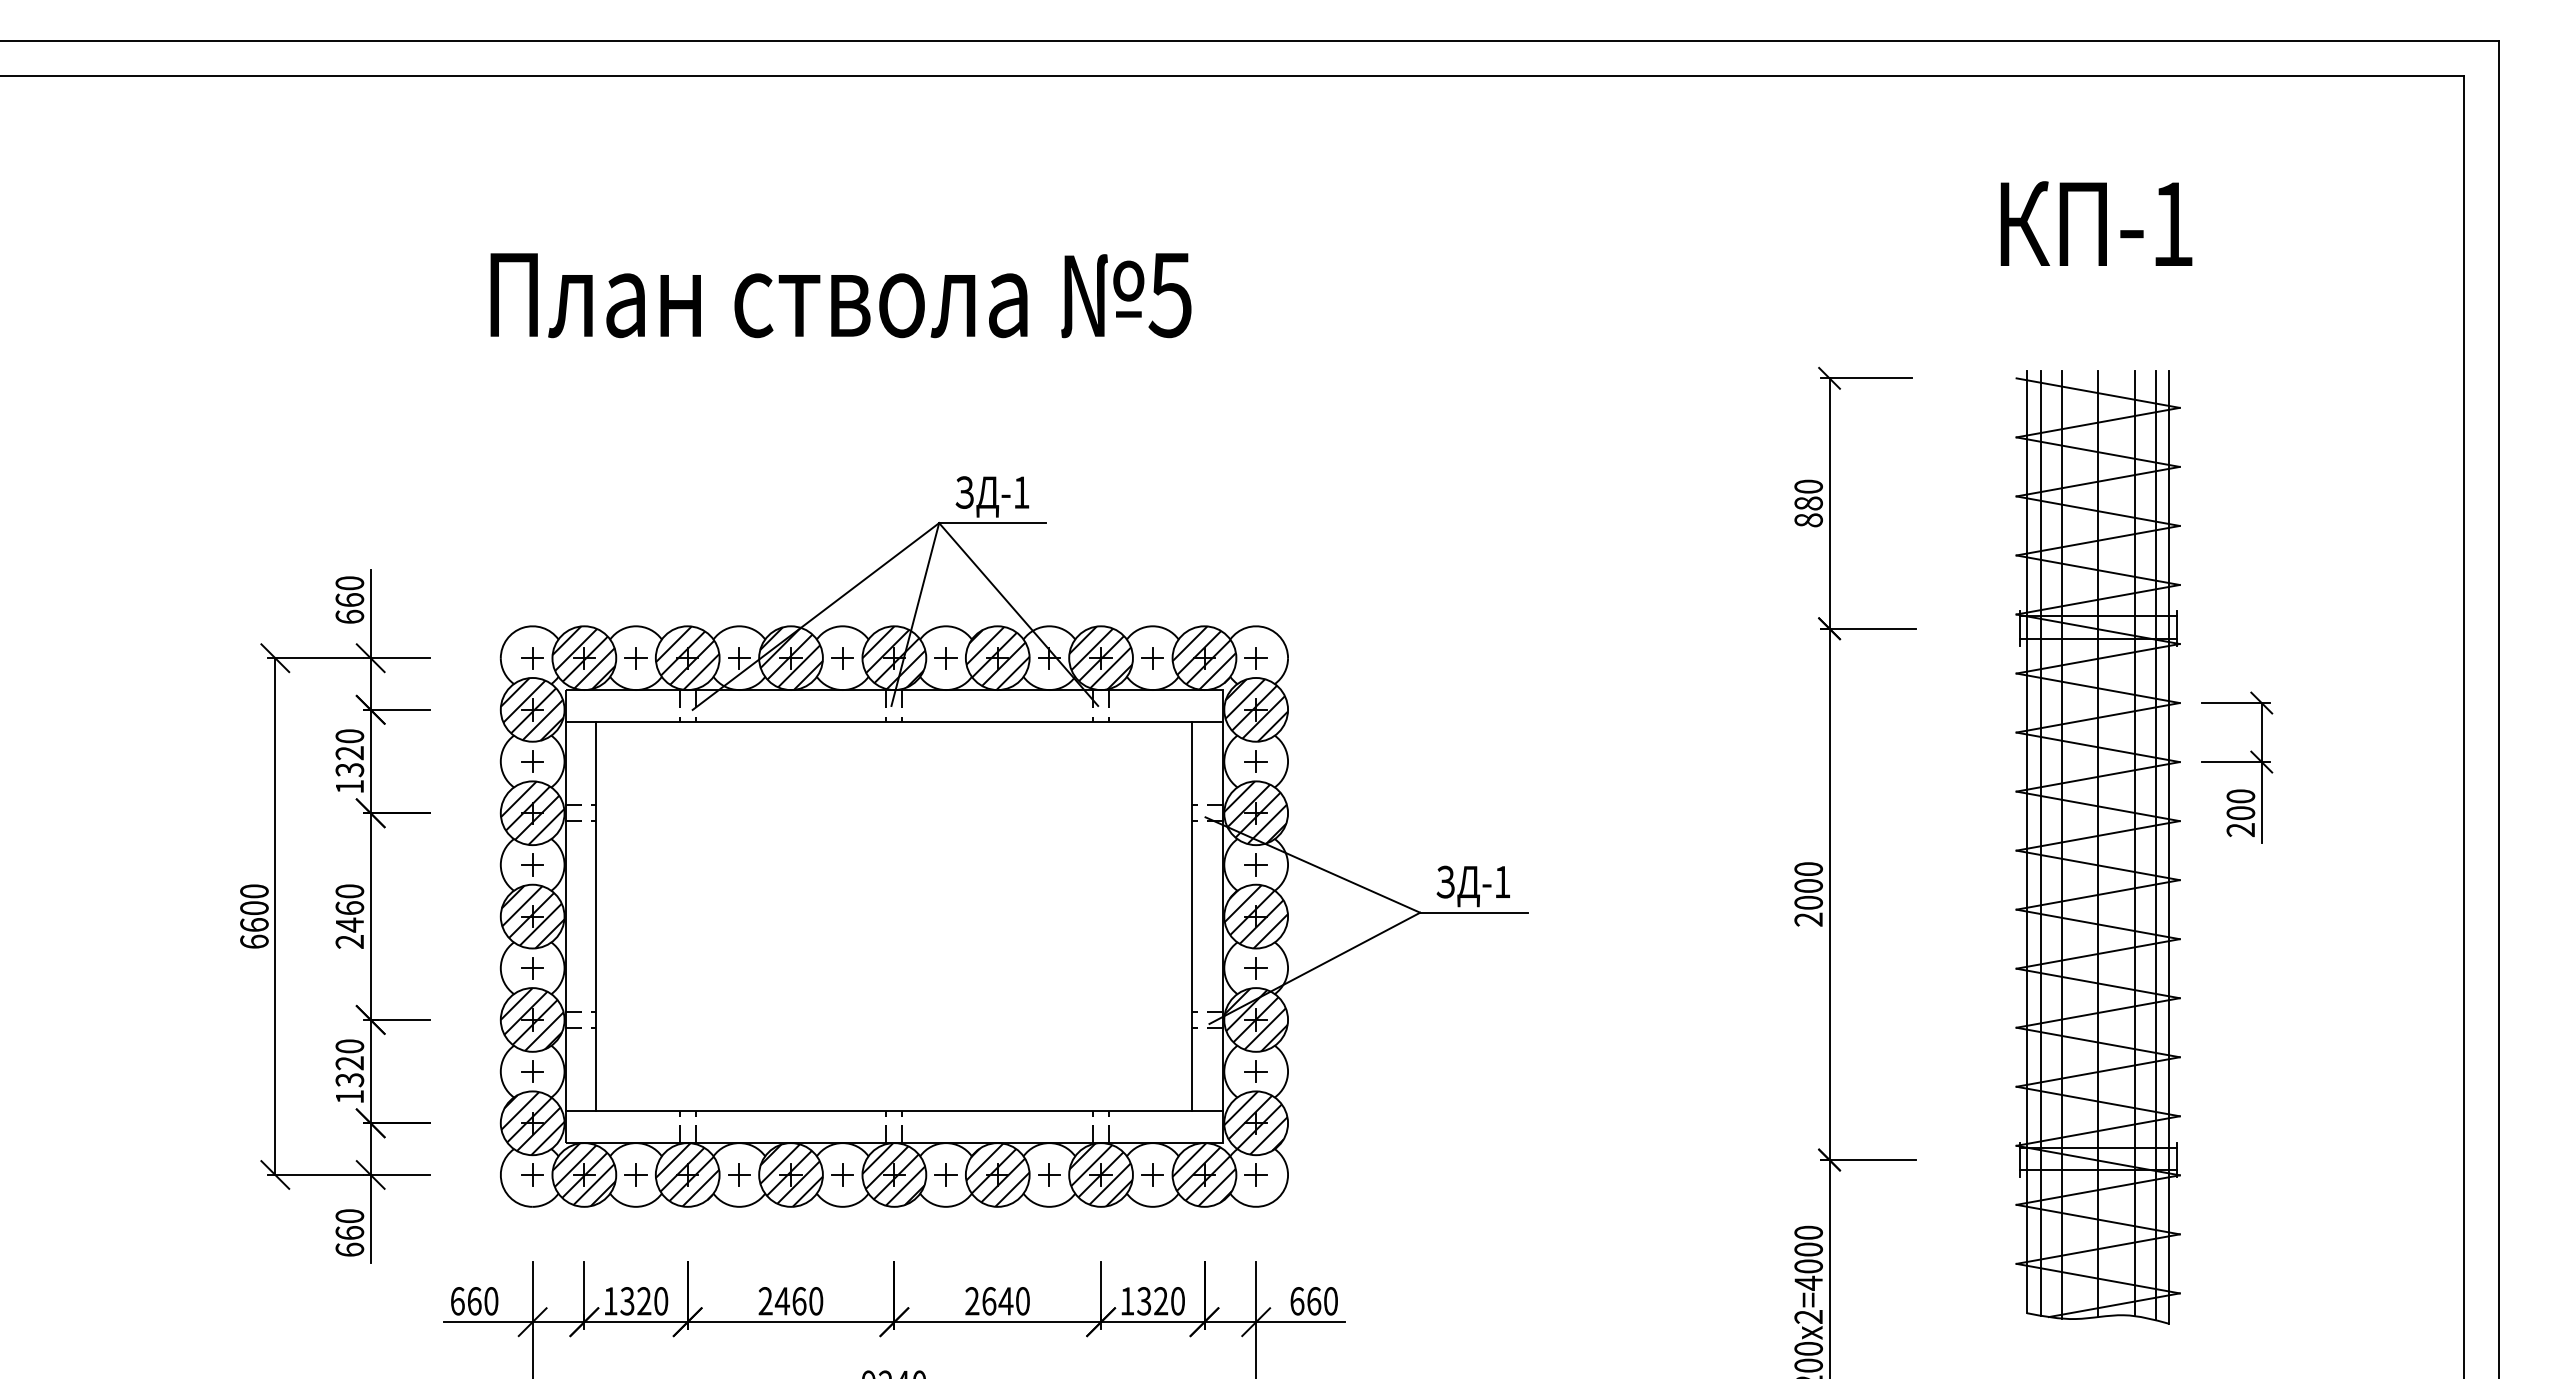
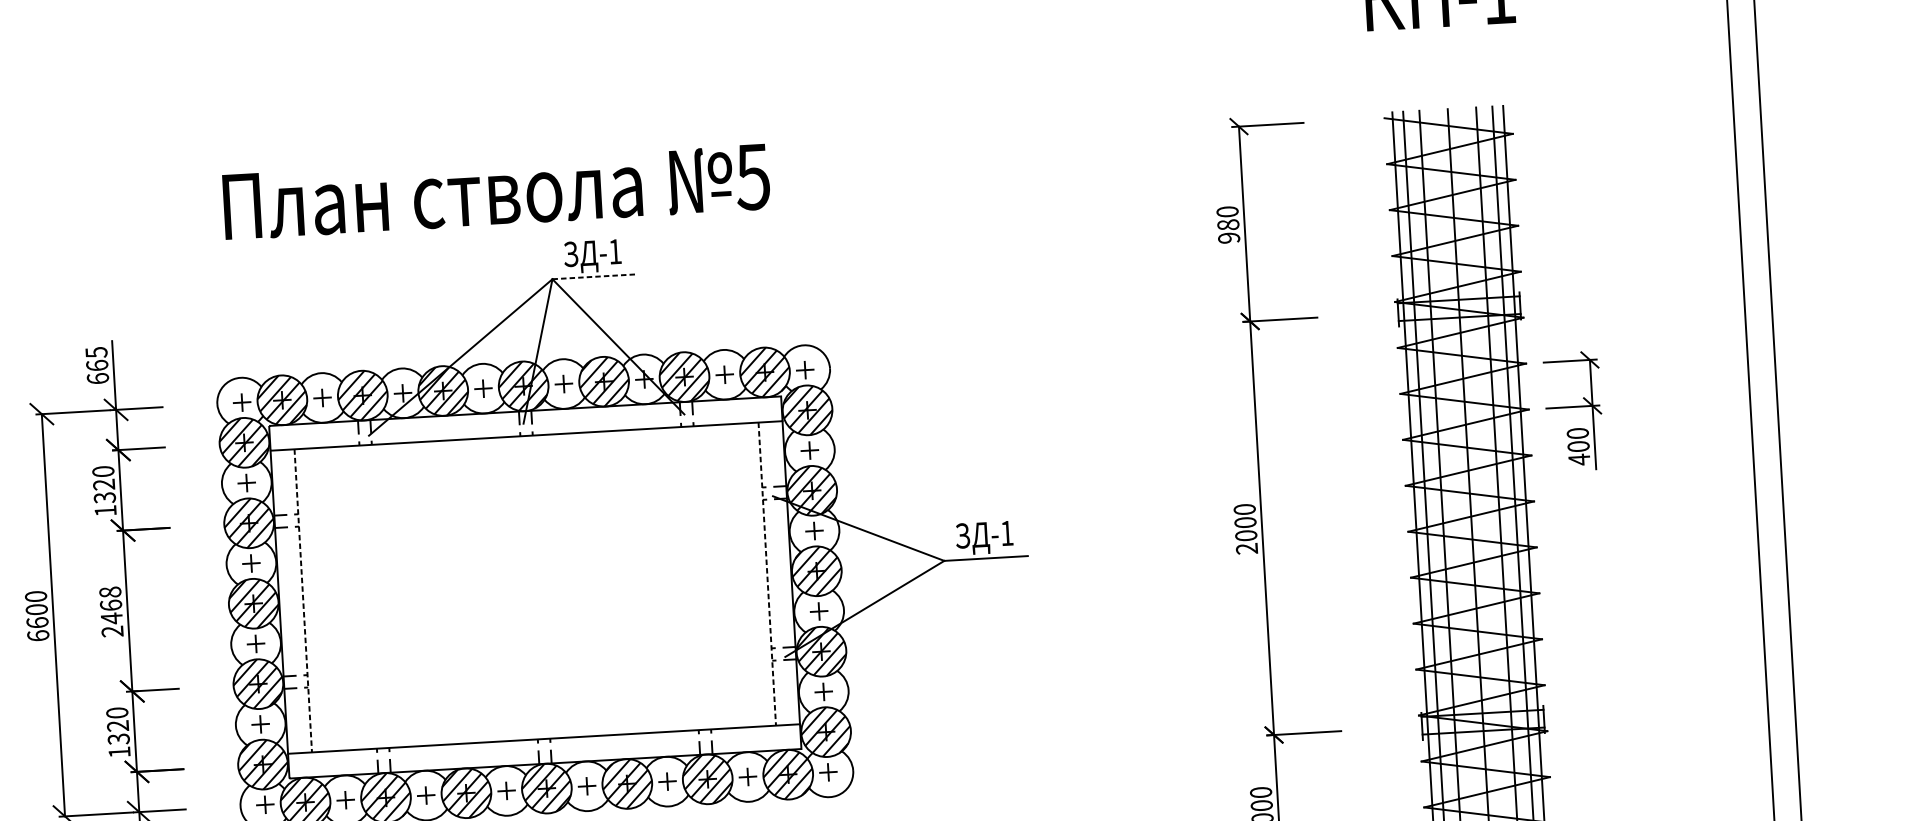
text: (840, 295) -> (496, 192), moved
text: (1808, 520) -> (1228, 238), 880 -> 980
line: (992, 523) -> (593, 277), solid -> dashed
text: (349, 583) -> (96, 352), 660 -> 665
text: (2240, 829) -> (1579, 459), 200 -> 400
text: (349, 891) -> (110, 592), 2460 -> 2468
line: (596, 916) -> (303, 600), solid -> dashed
line: (1192, 916) -> (767, 574), solid -> dashed

